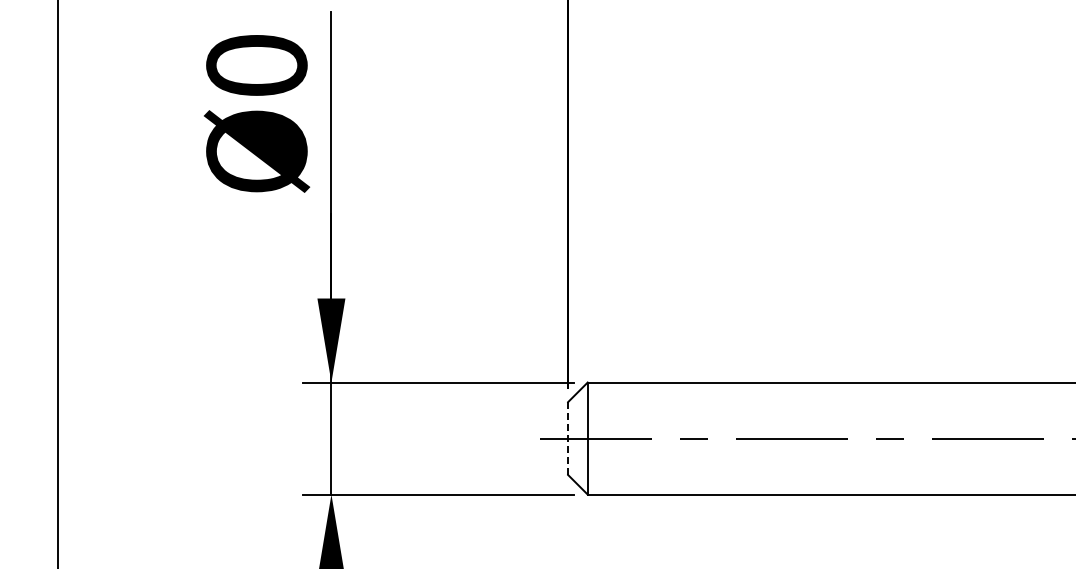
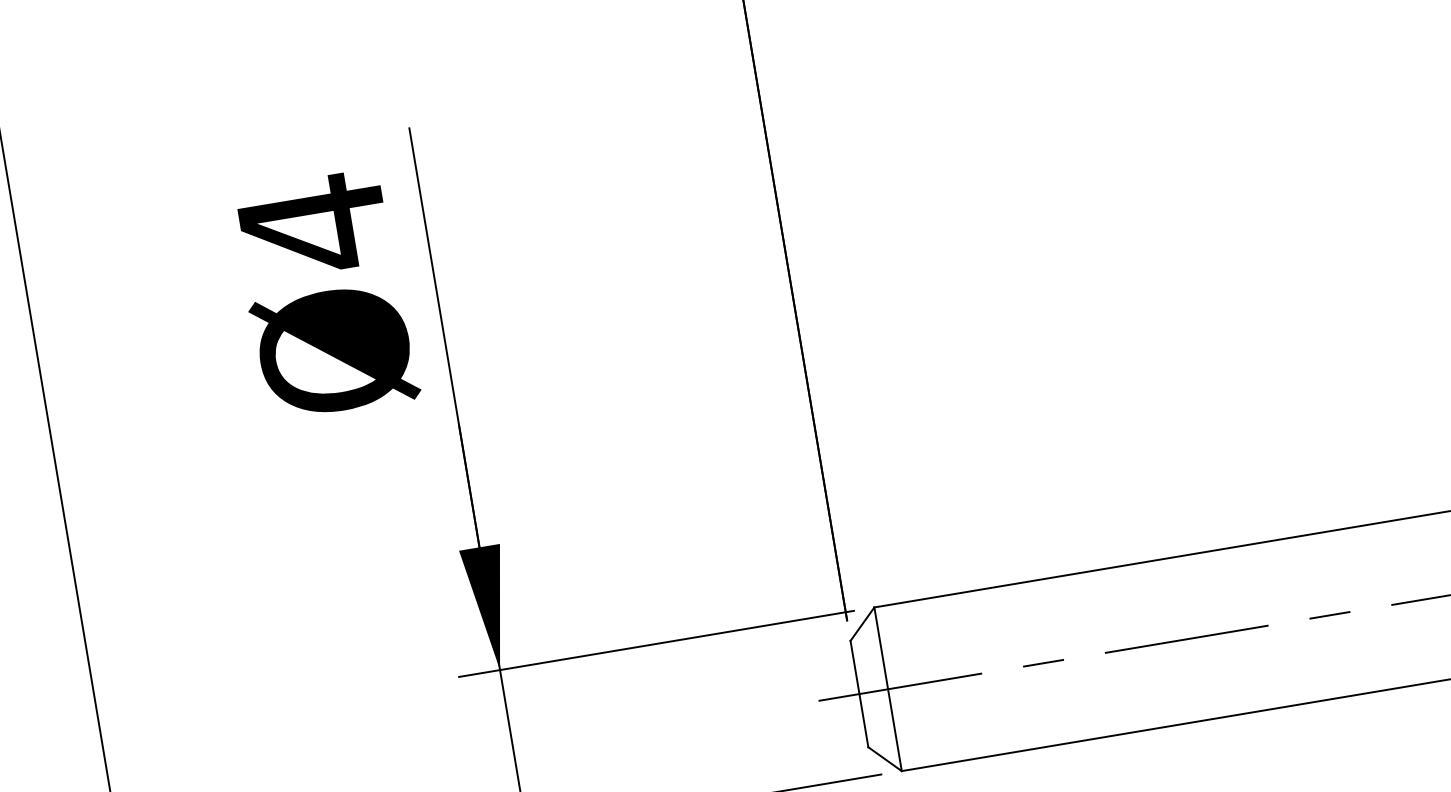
text: (256, 65) -> (313, 225), Ø0 -> Ø4
line: (568, 439) -> (860, 695), dashed -> solid

